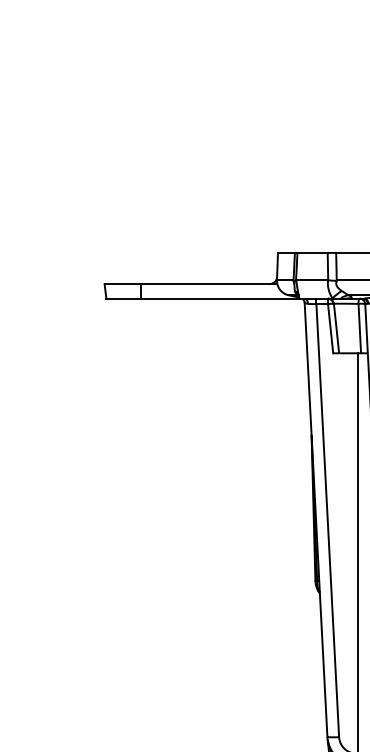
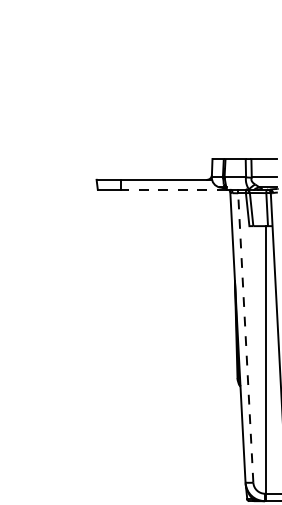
line: (219, 298) -> (173, 189), solid -> dashed
line: (327, 519) -> (245, 337), solid -> dashed

